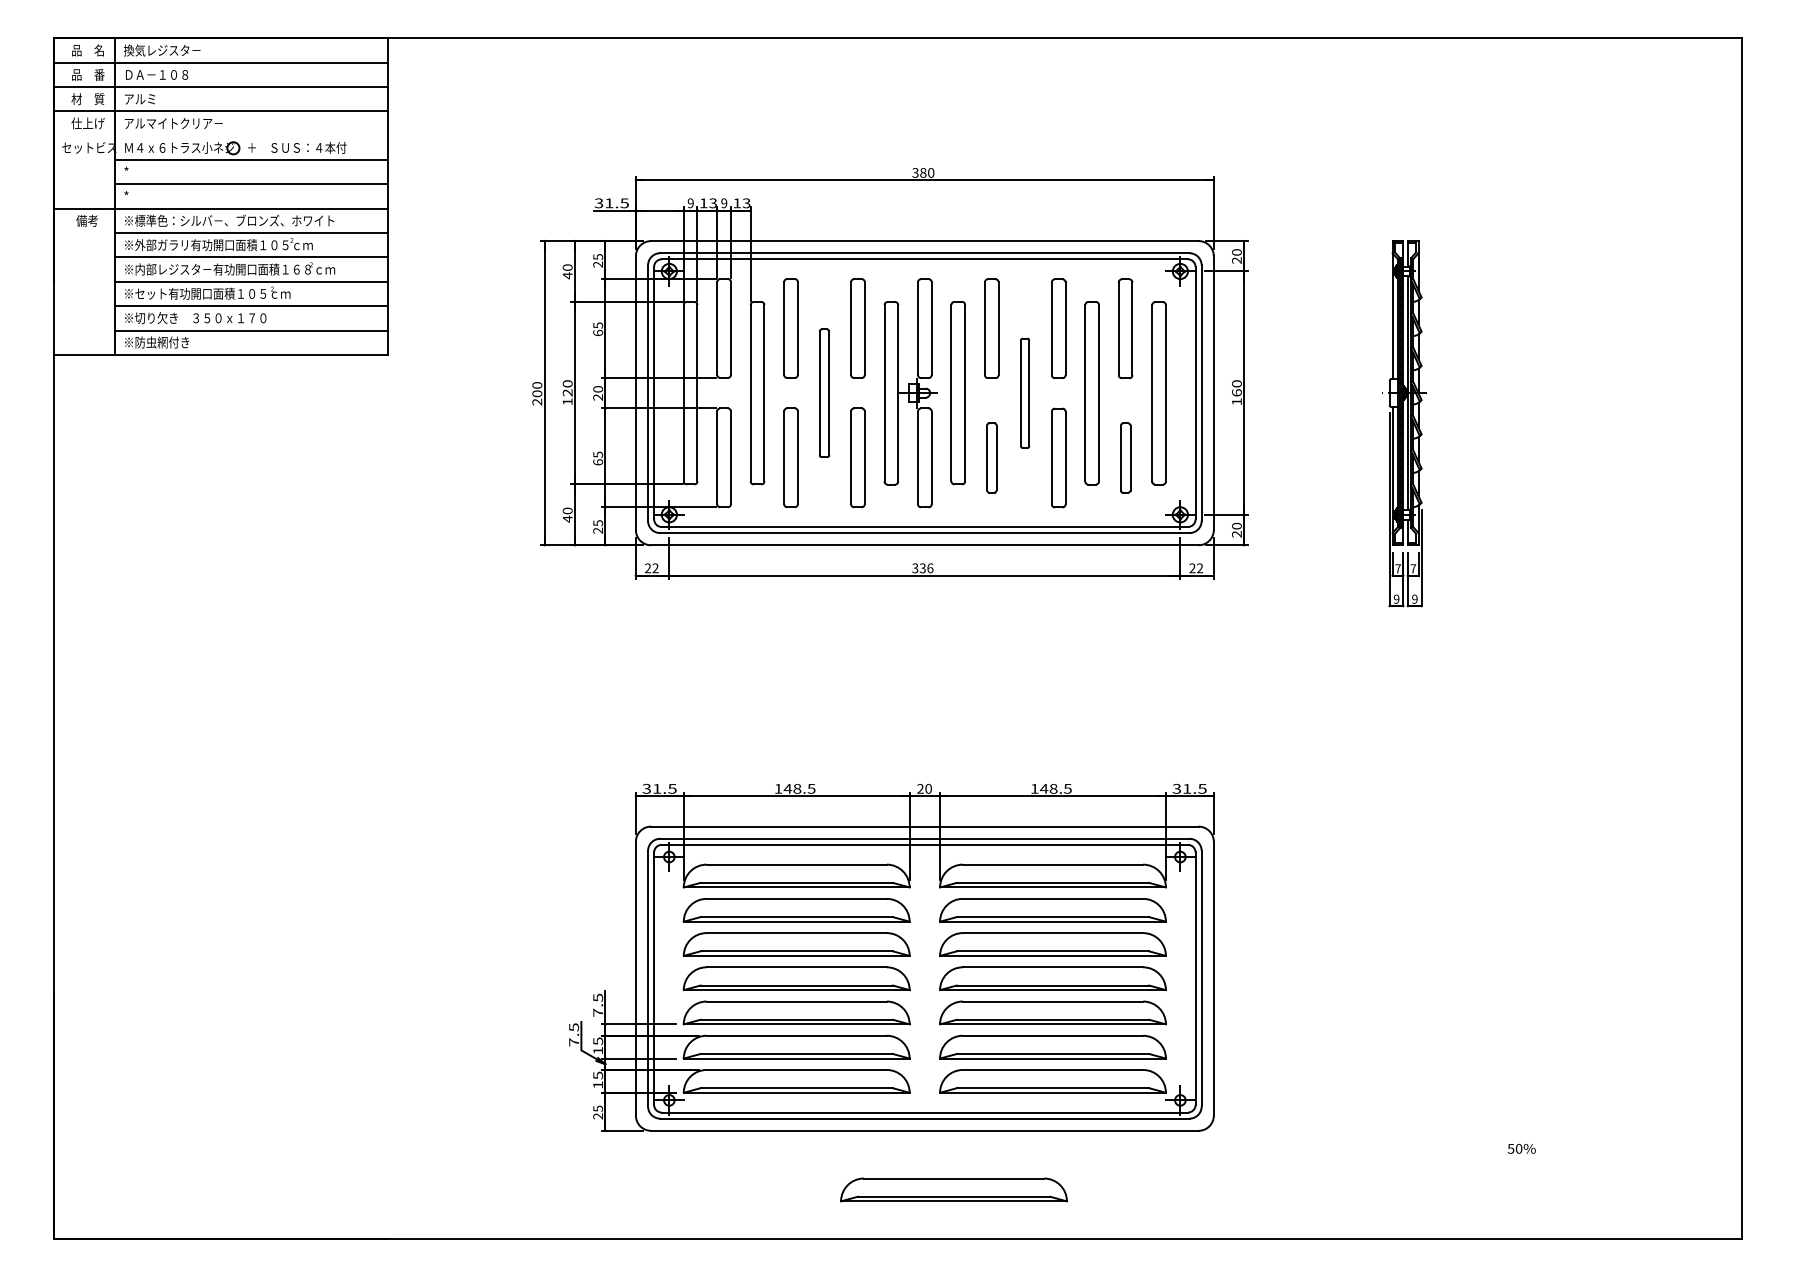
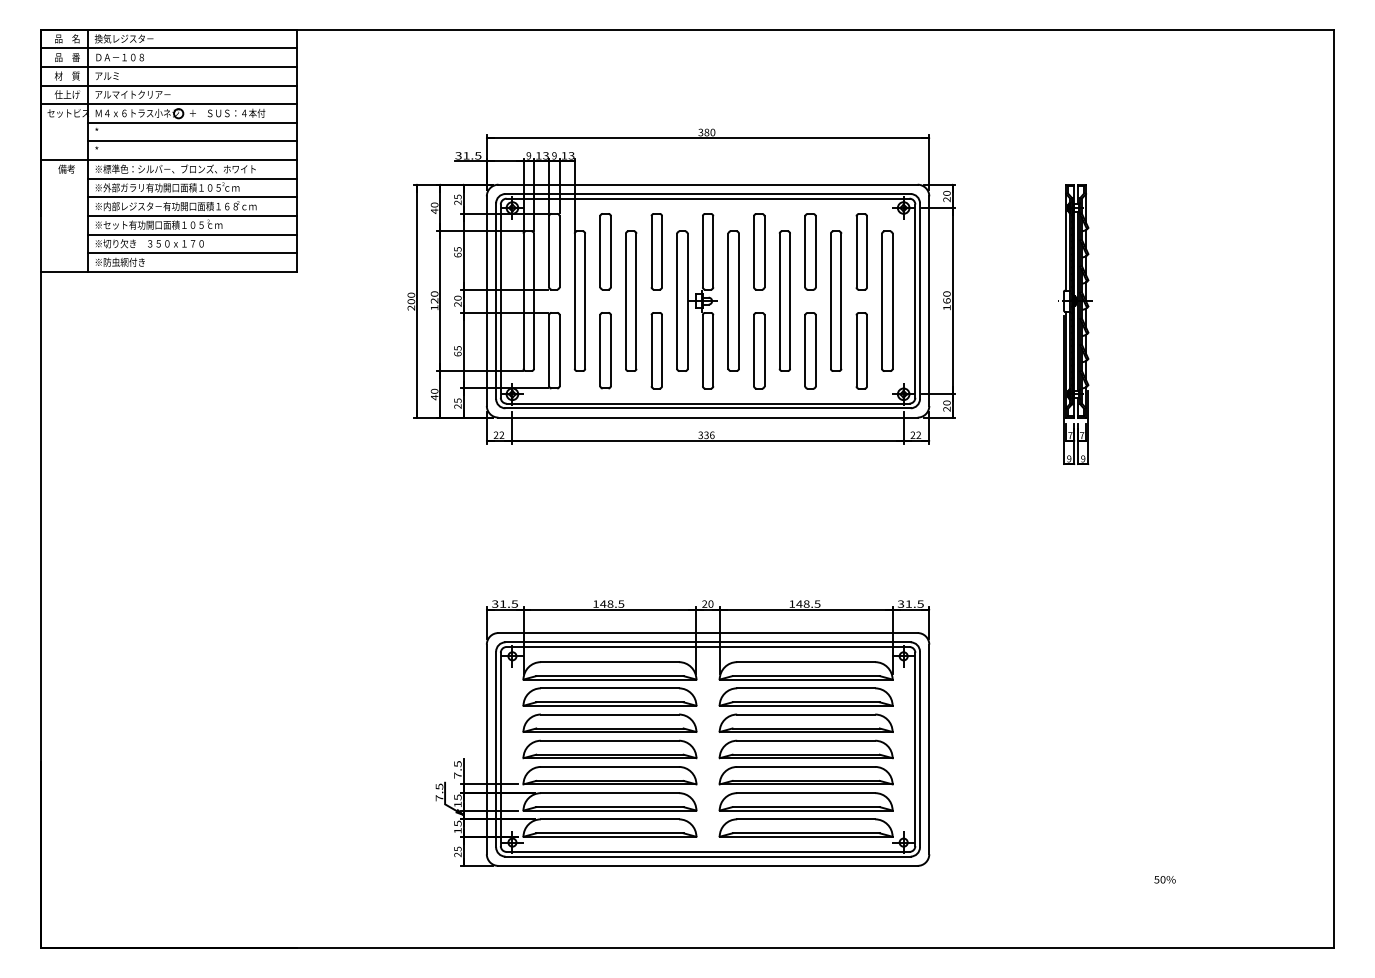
line: (220, 135) -> (168, 103), added
part: (824, 393) -> (631, 301), size x1.43
part: (1024, 393) -> (784, 301), size x1.67
part: (991, 457) -> (759, 350), size x1.43
part: (1125, 457) -> (861, 350), size x1.43
part: (953, 1189) -> (729, 910), removed

